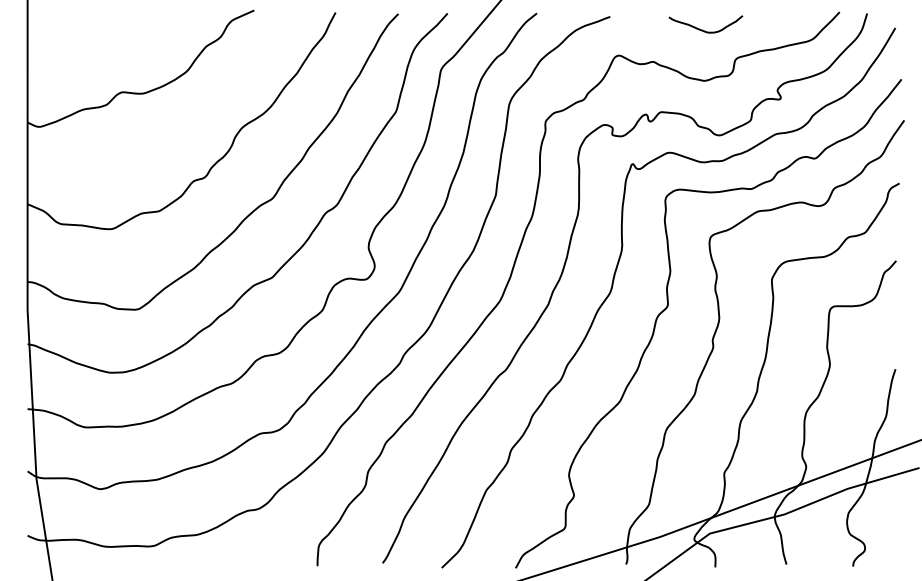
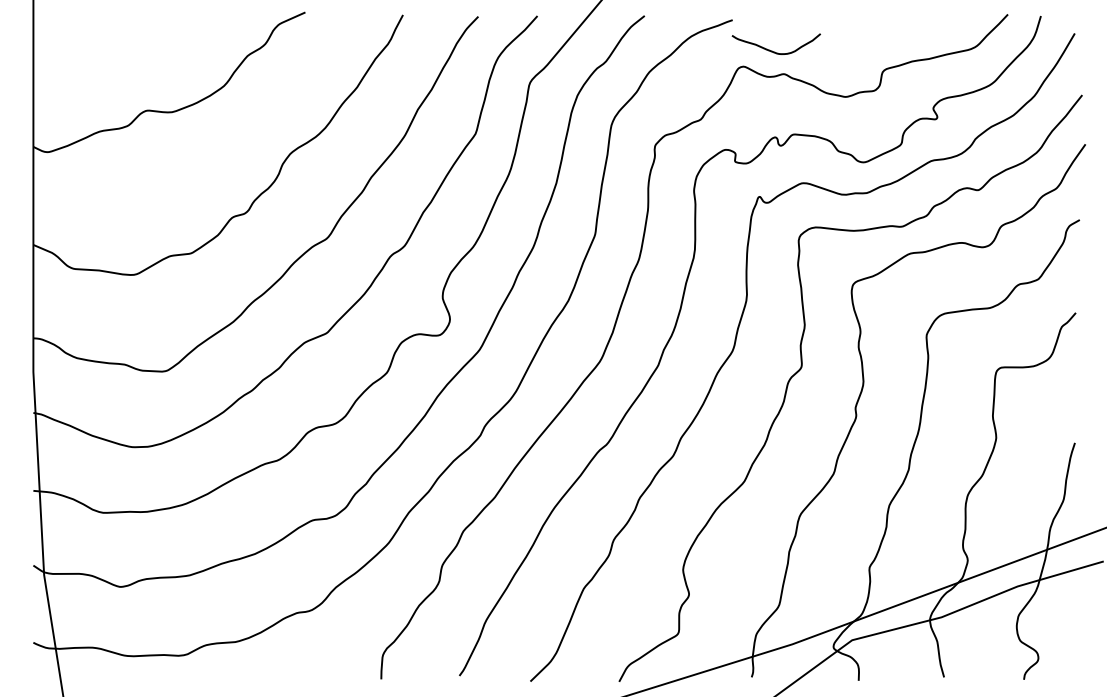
curve: (702, 29) -> (772, 50), moved

